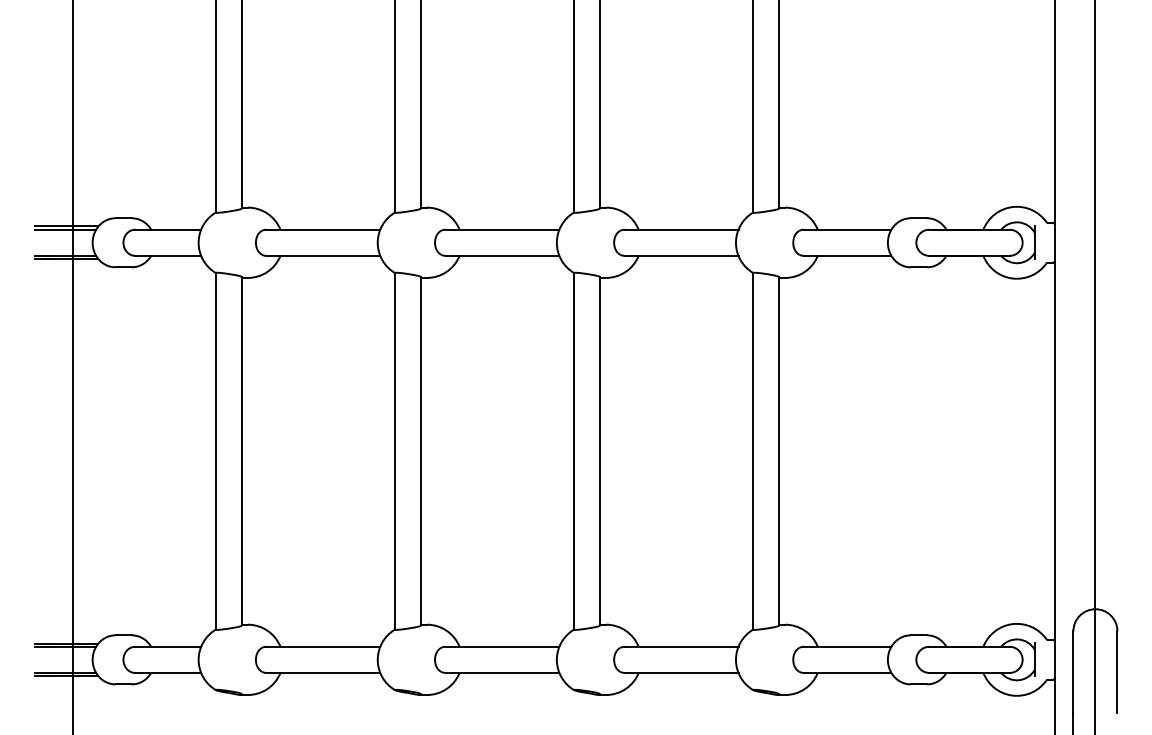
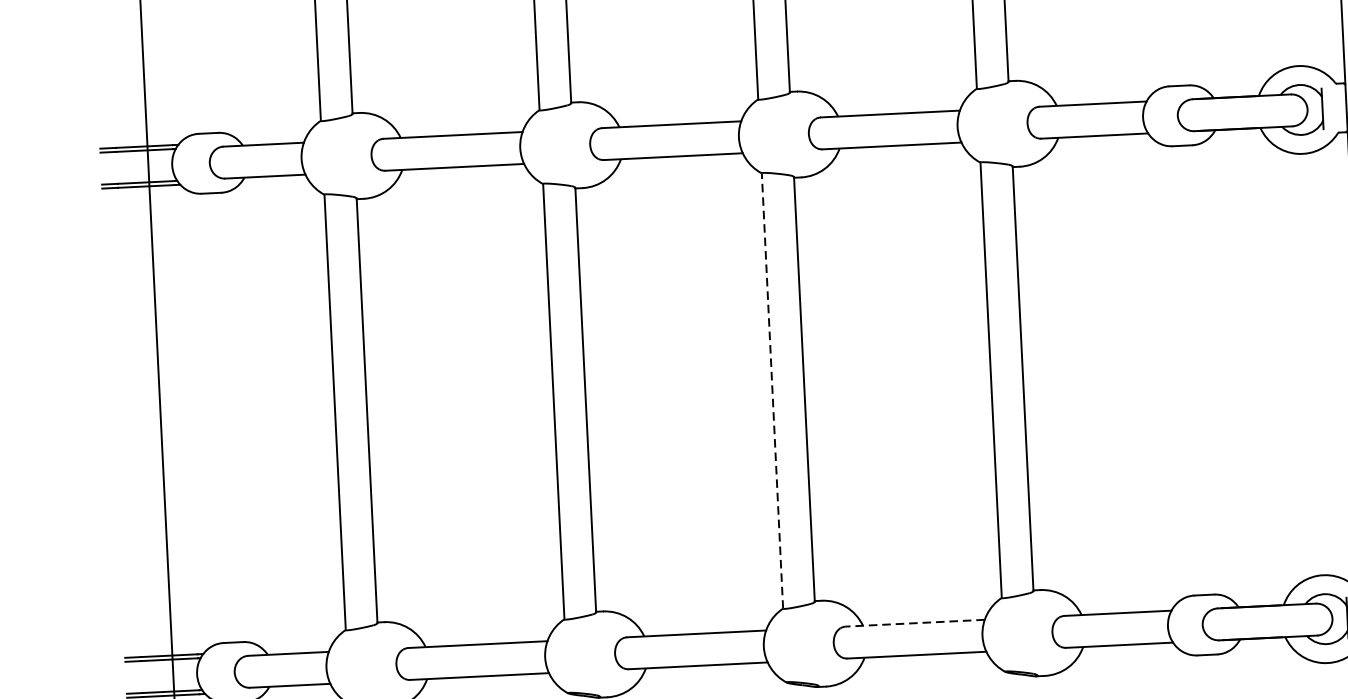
line: (574, 450) -> (772, 389), solid -> dashed
line: (681, 646) -> (915, 622), solid -> dashed

